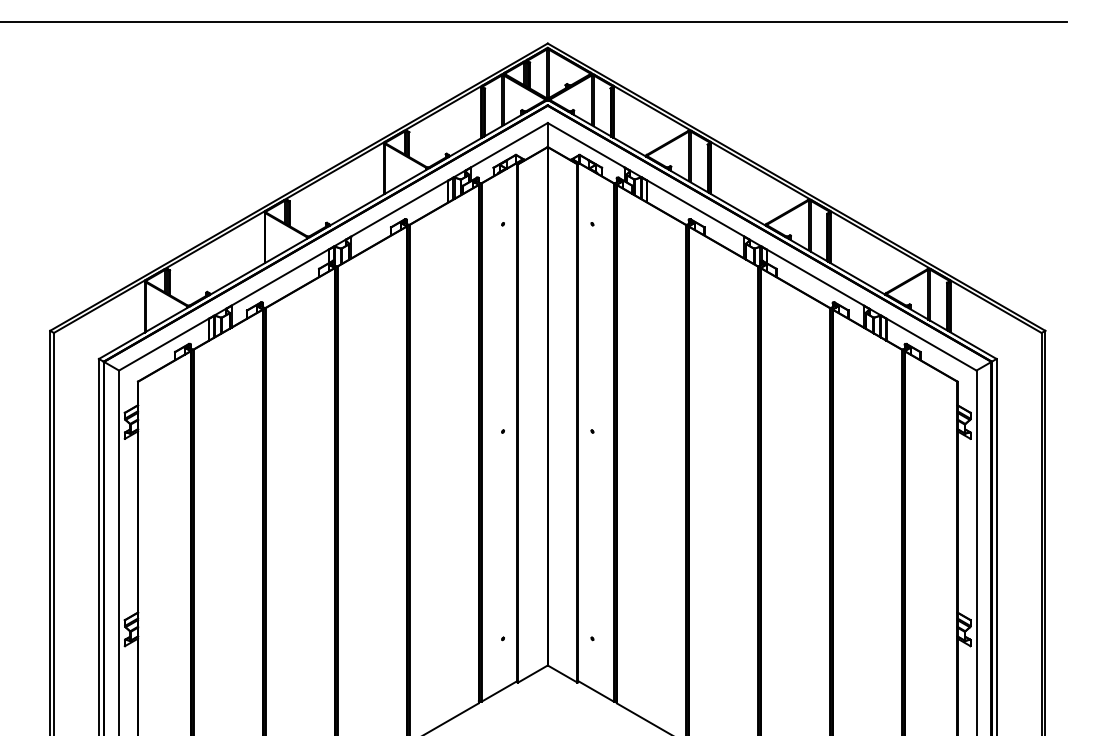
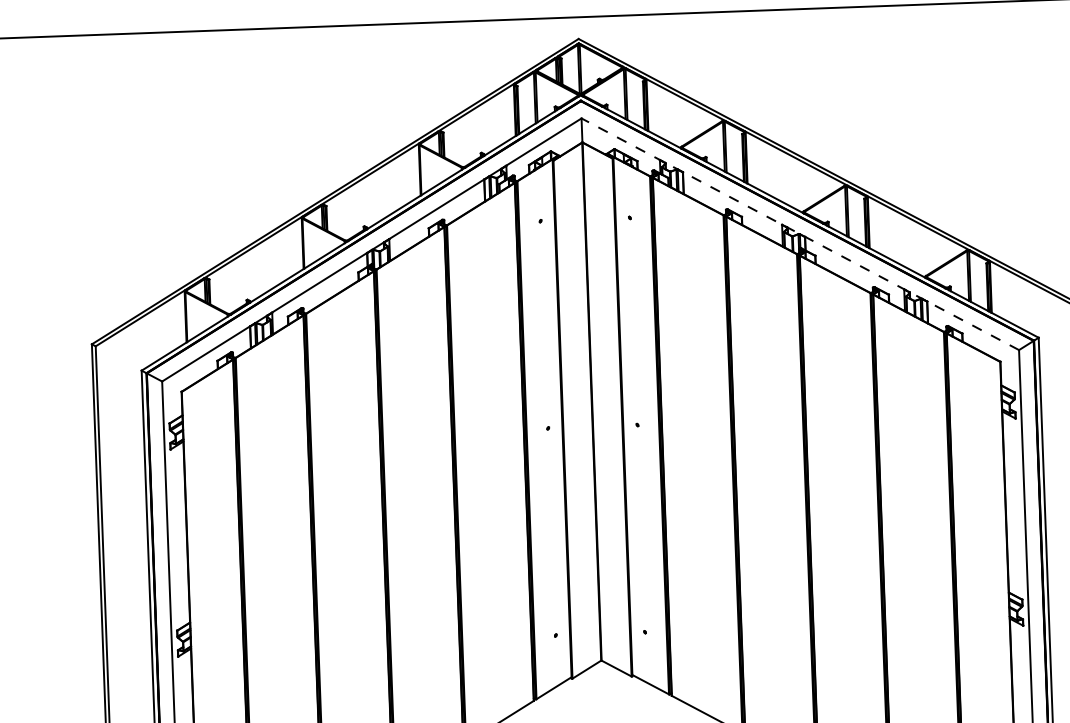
line: (762, 246) -> (800, 233), solid -> dashed

